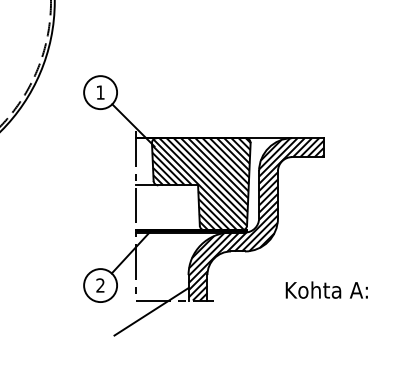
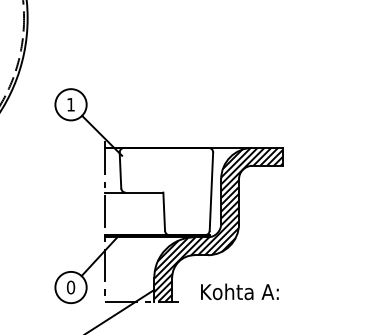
hatch: (201, 184) -> (166, 191), removed
text: (100, 285) -> (70, 287), 2 -> 0
text: (326, 289) -> (239, 291), moved

